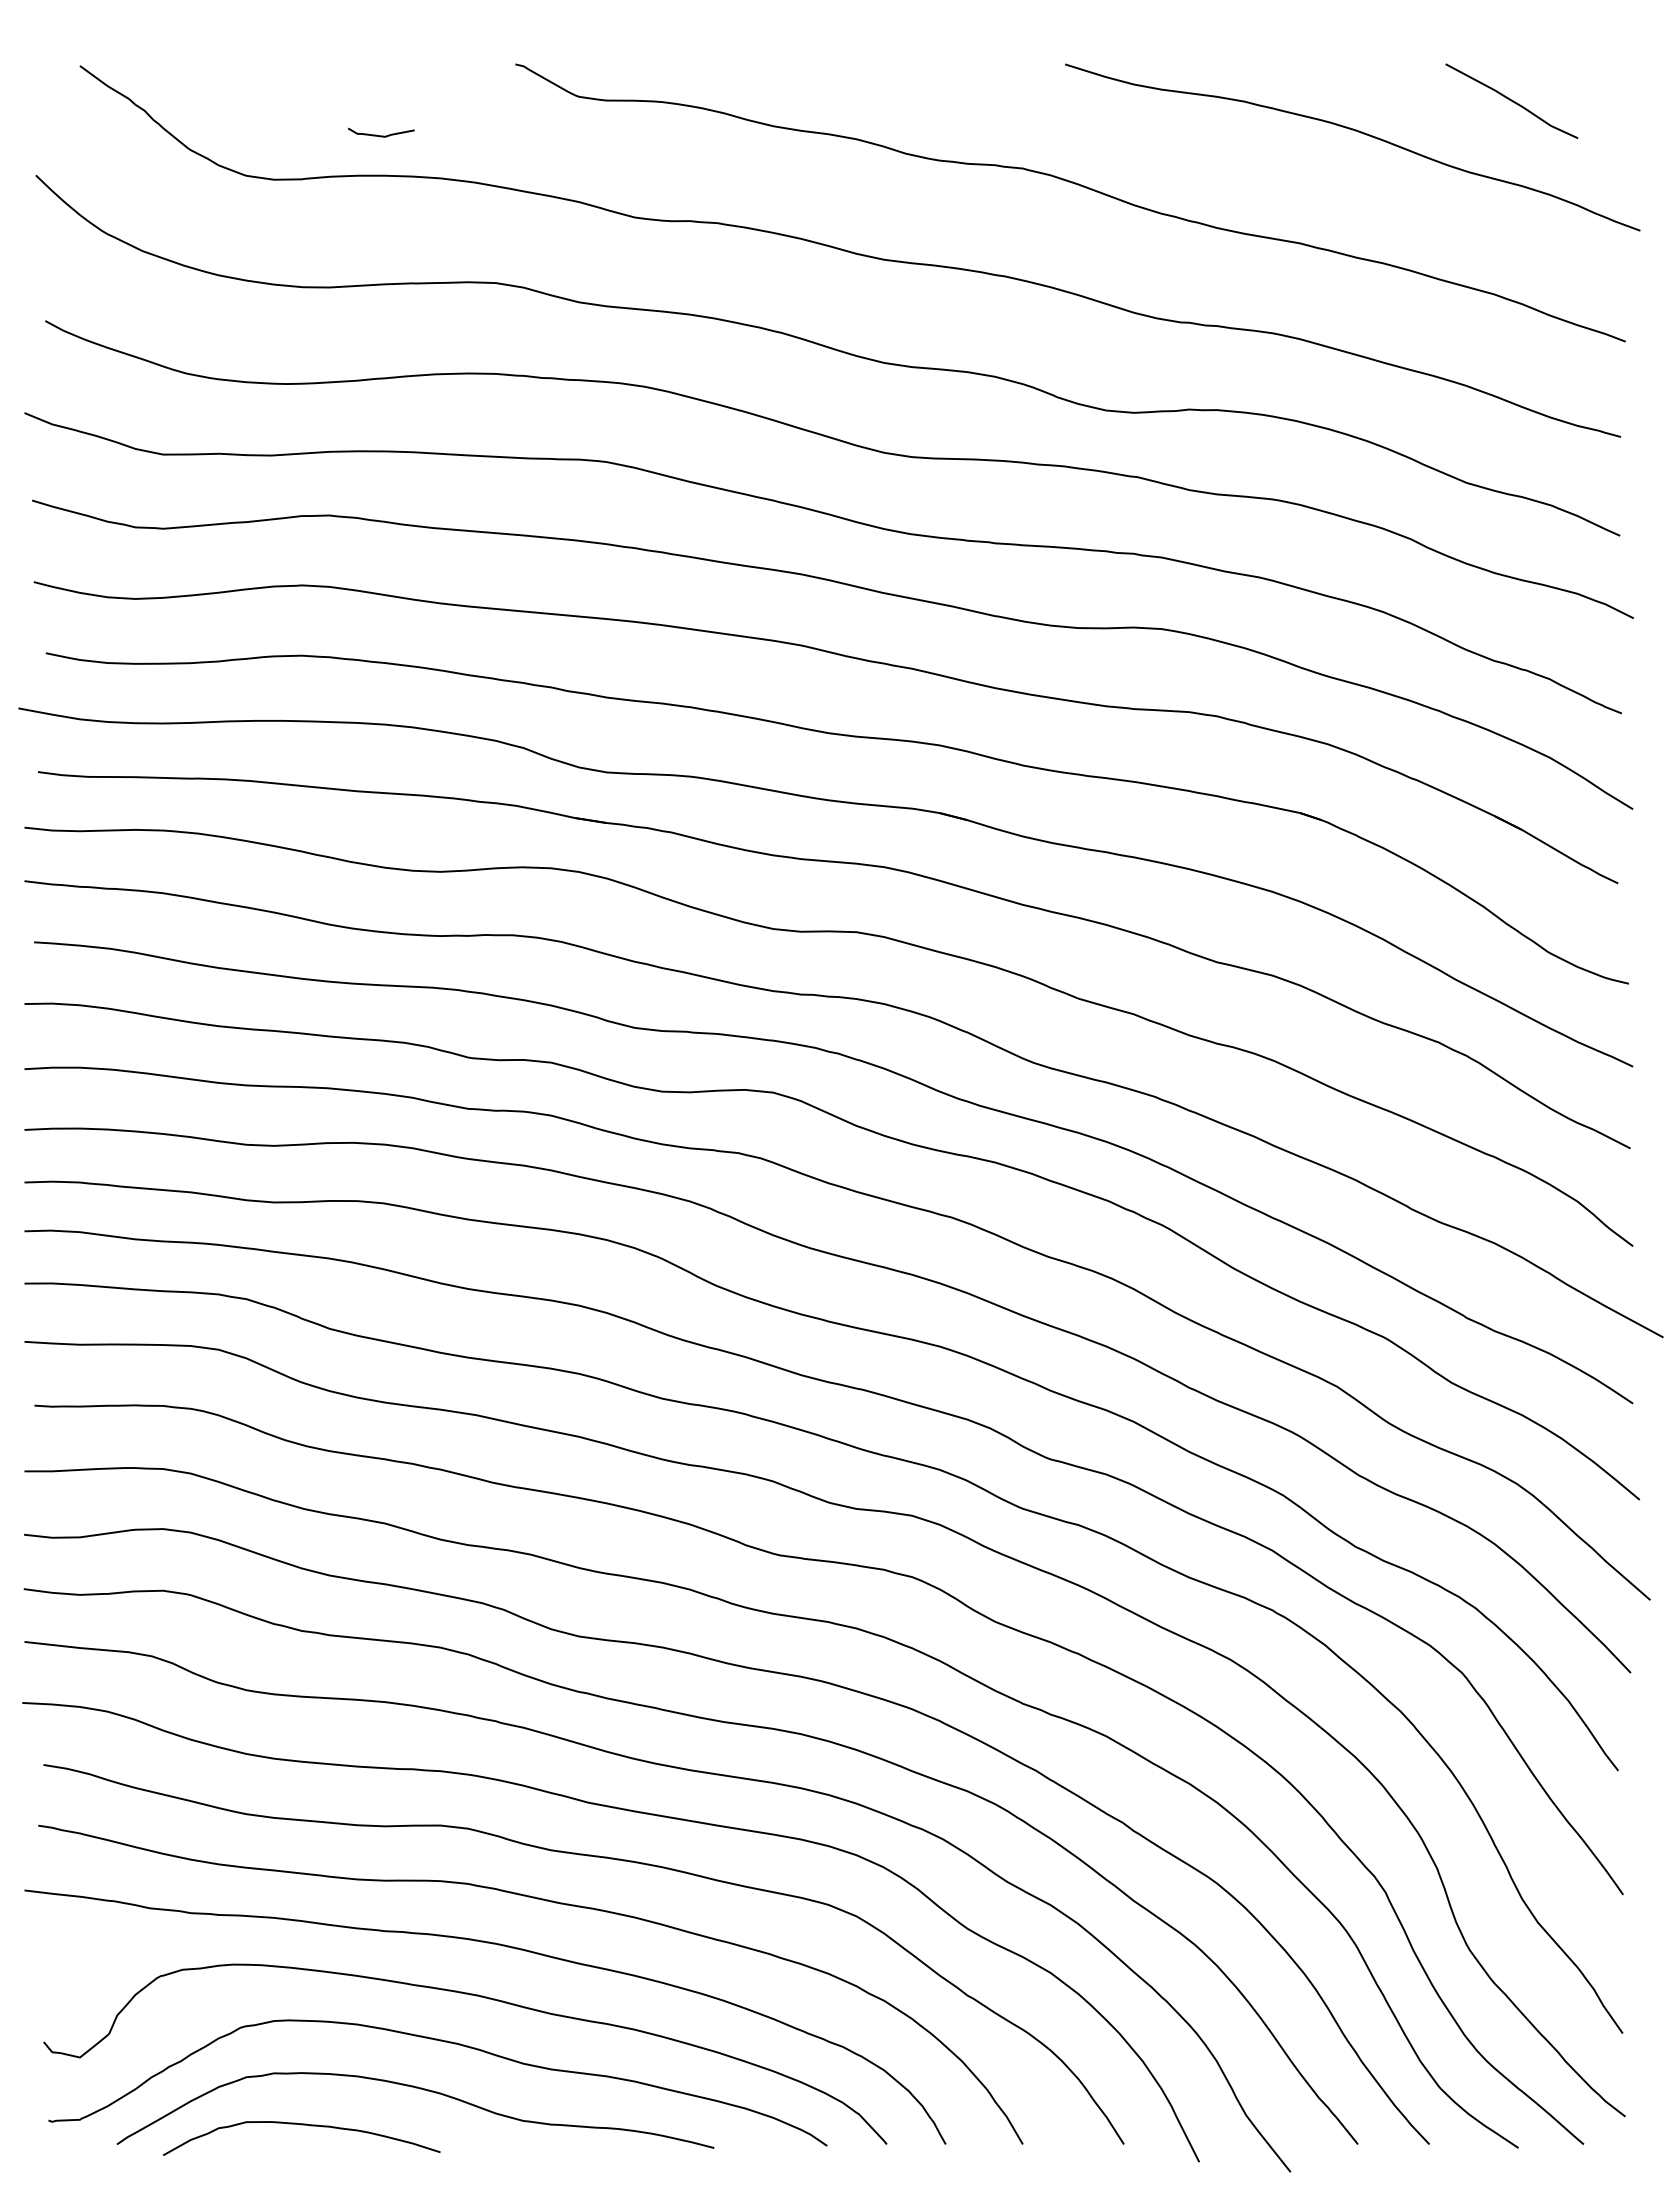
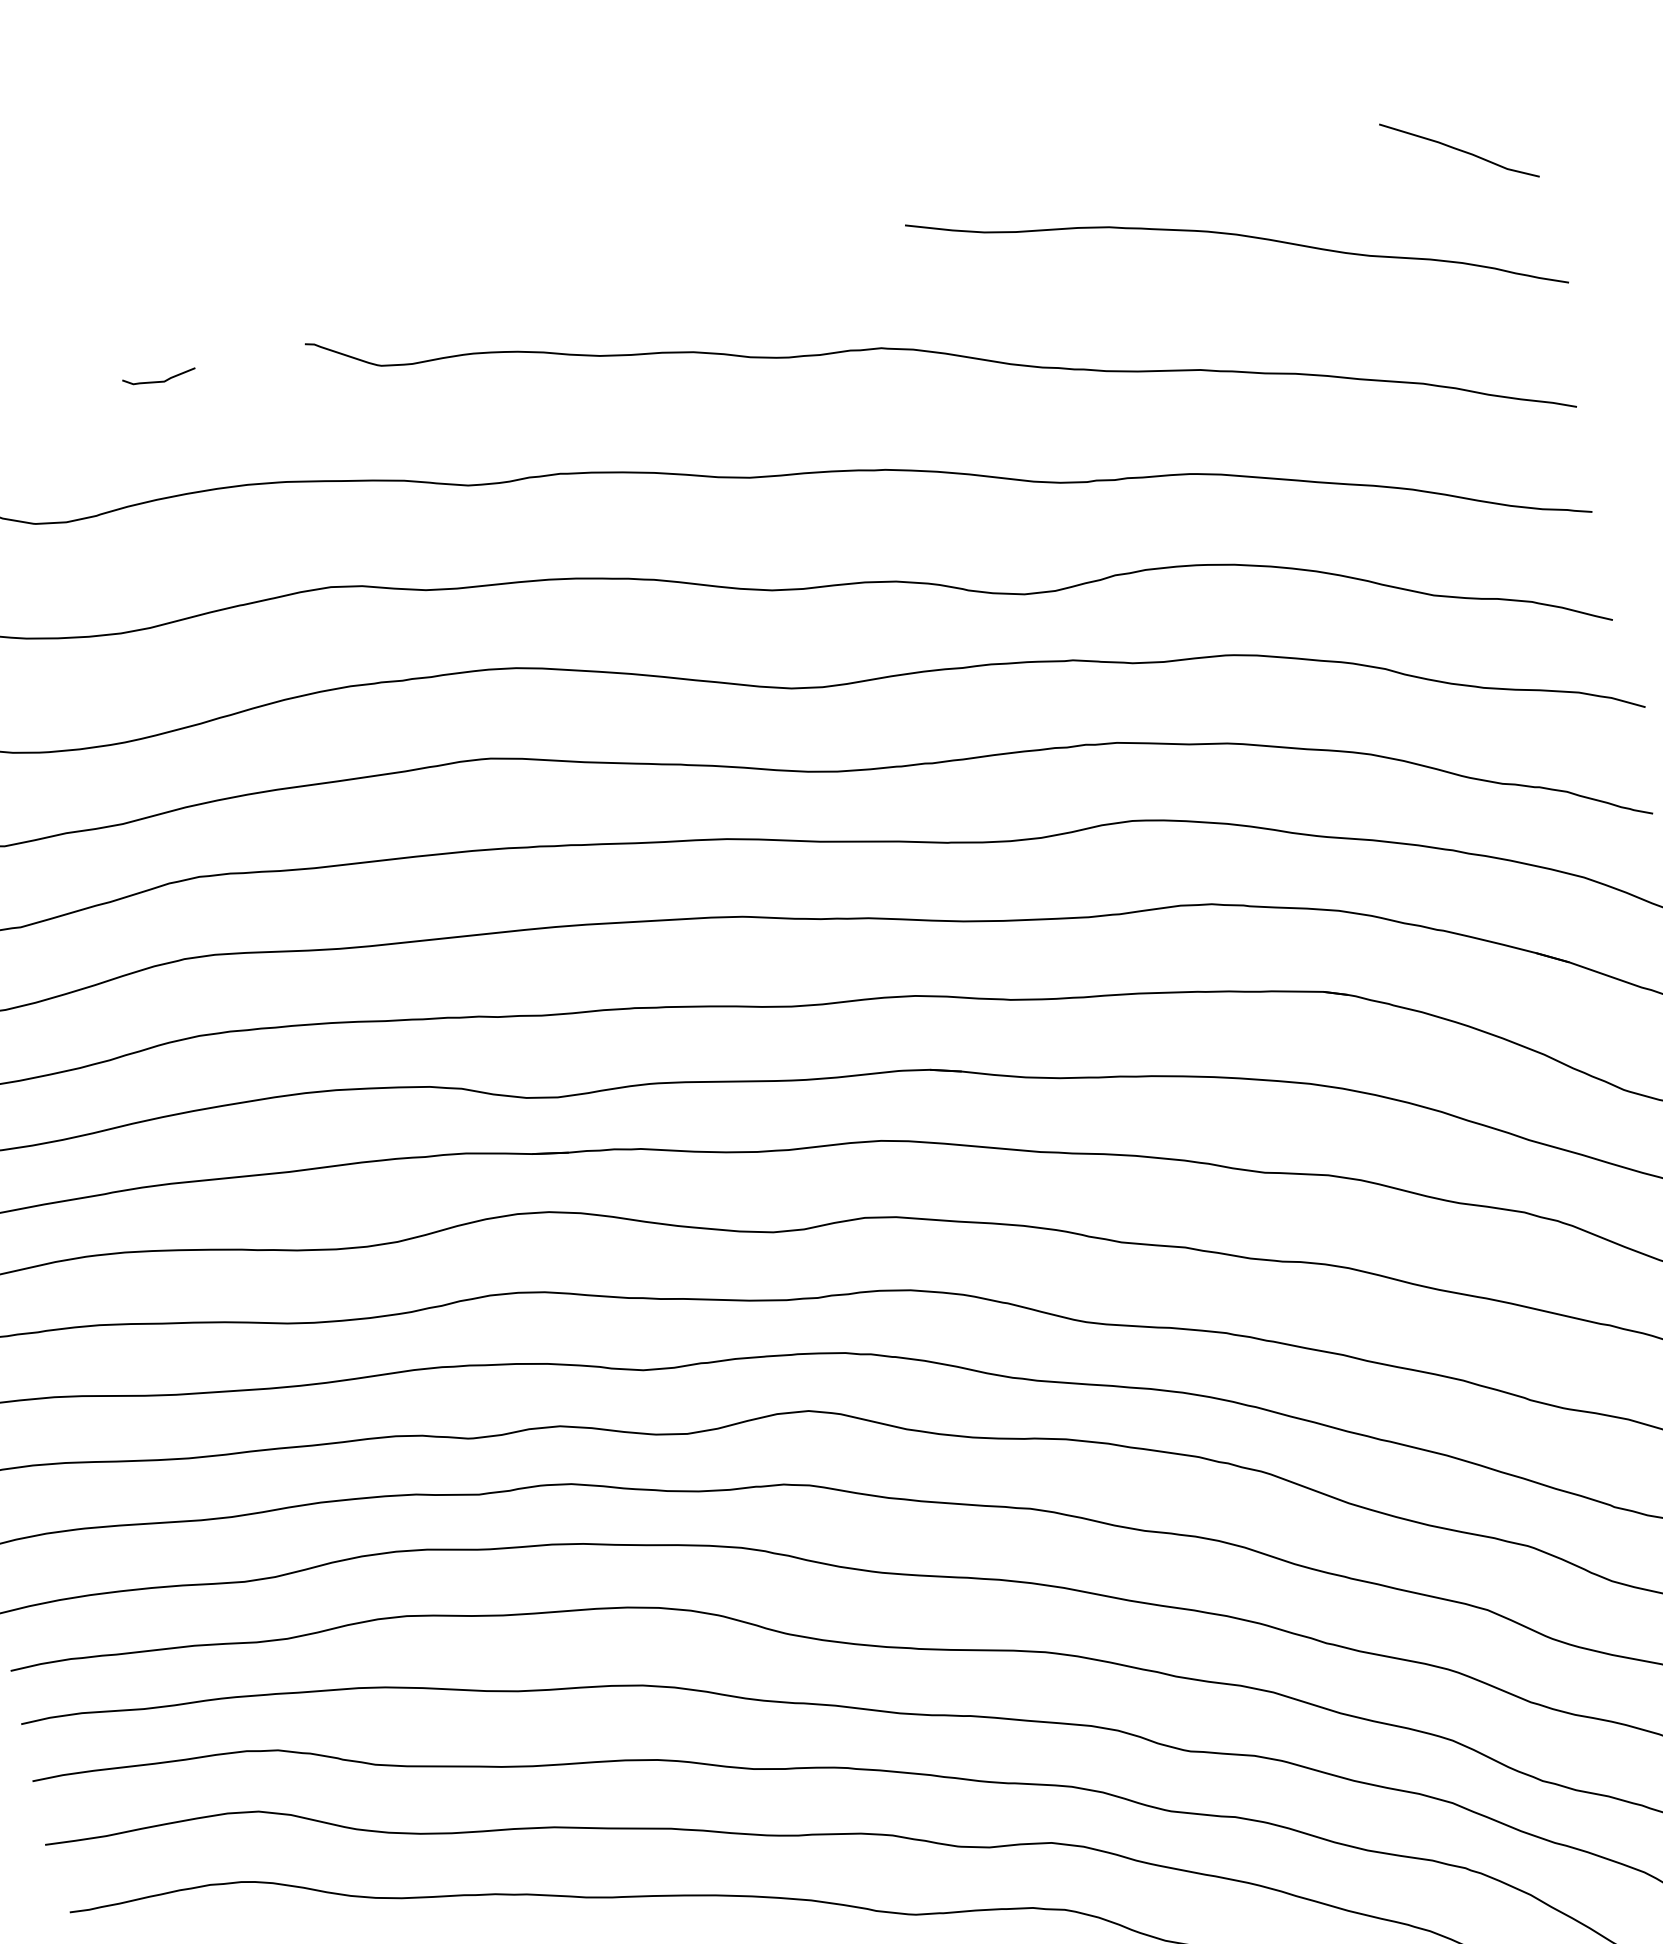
curve: (1511, 100) -> (1458, 149), moved
curve: (381, 135) -> (160, 380), moved

